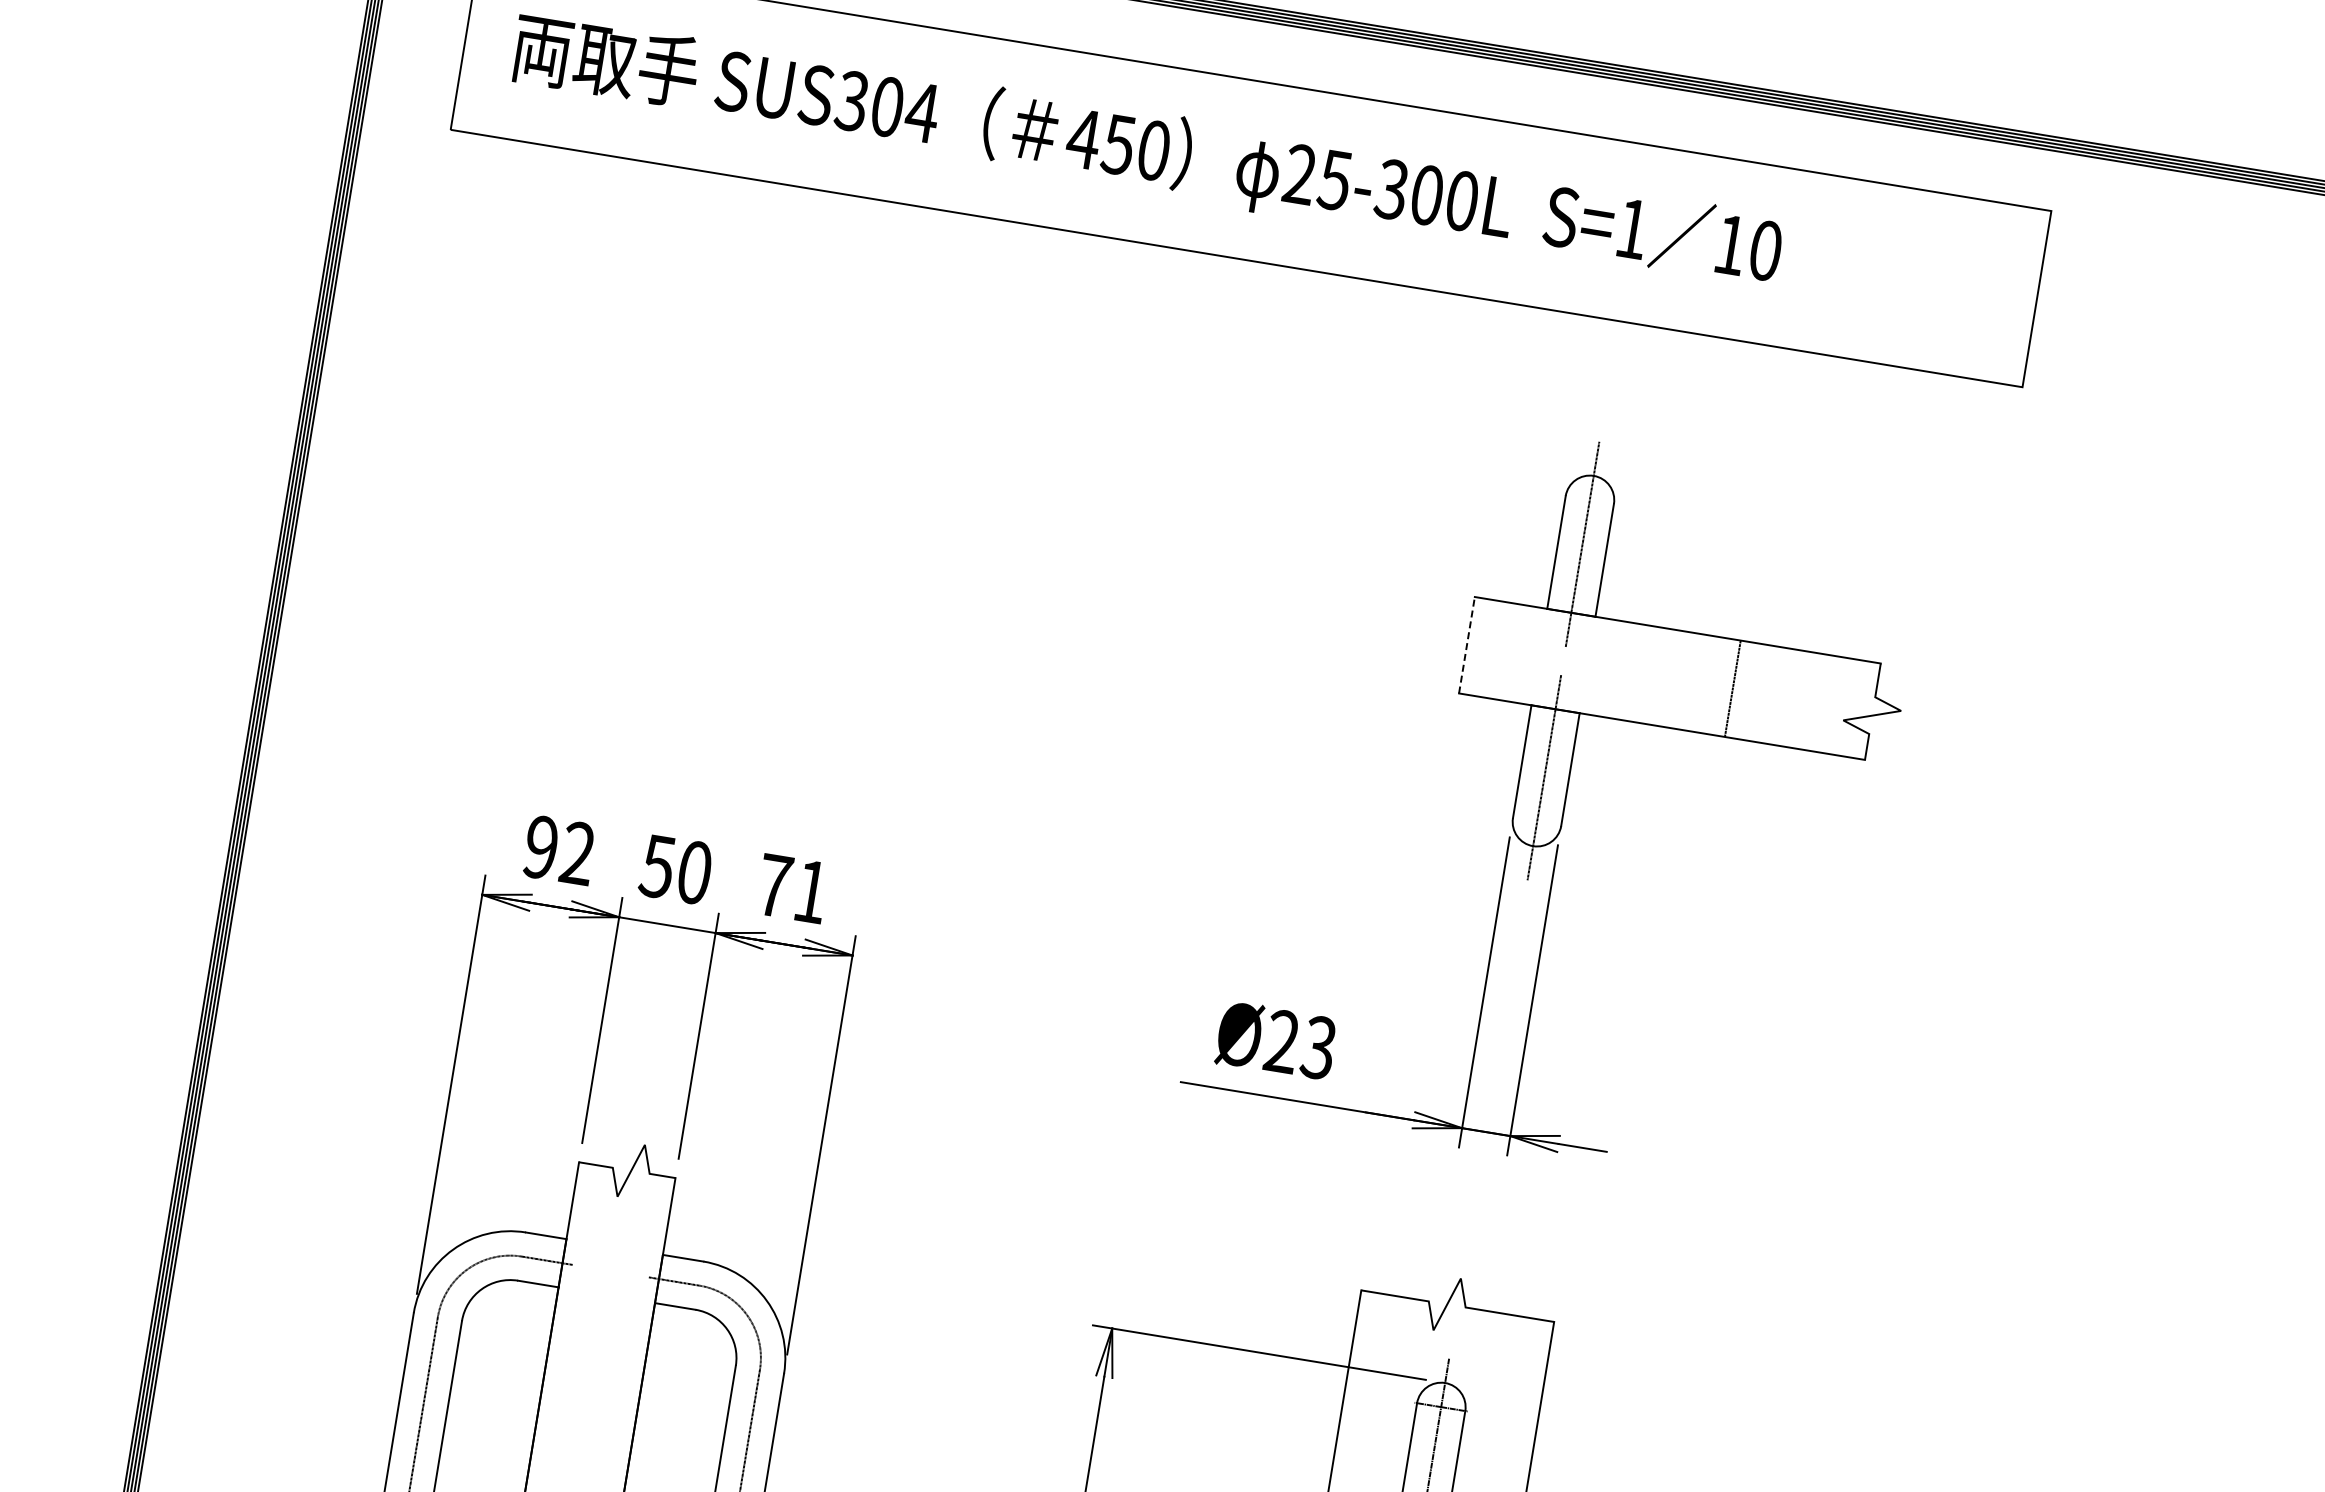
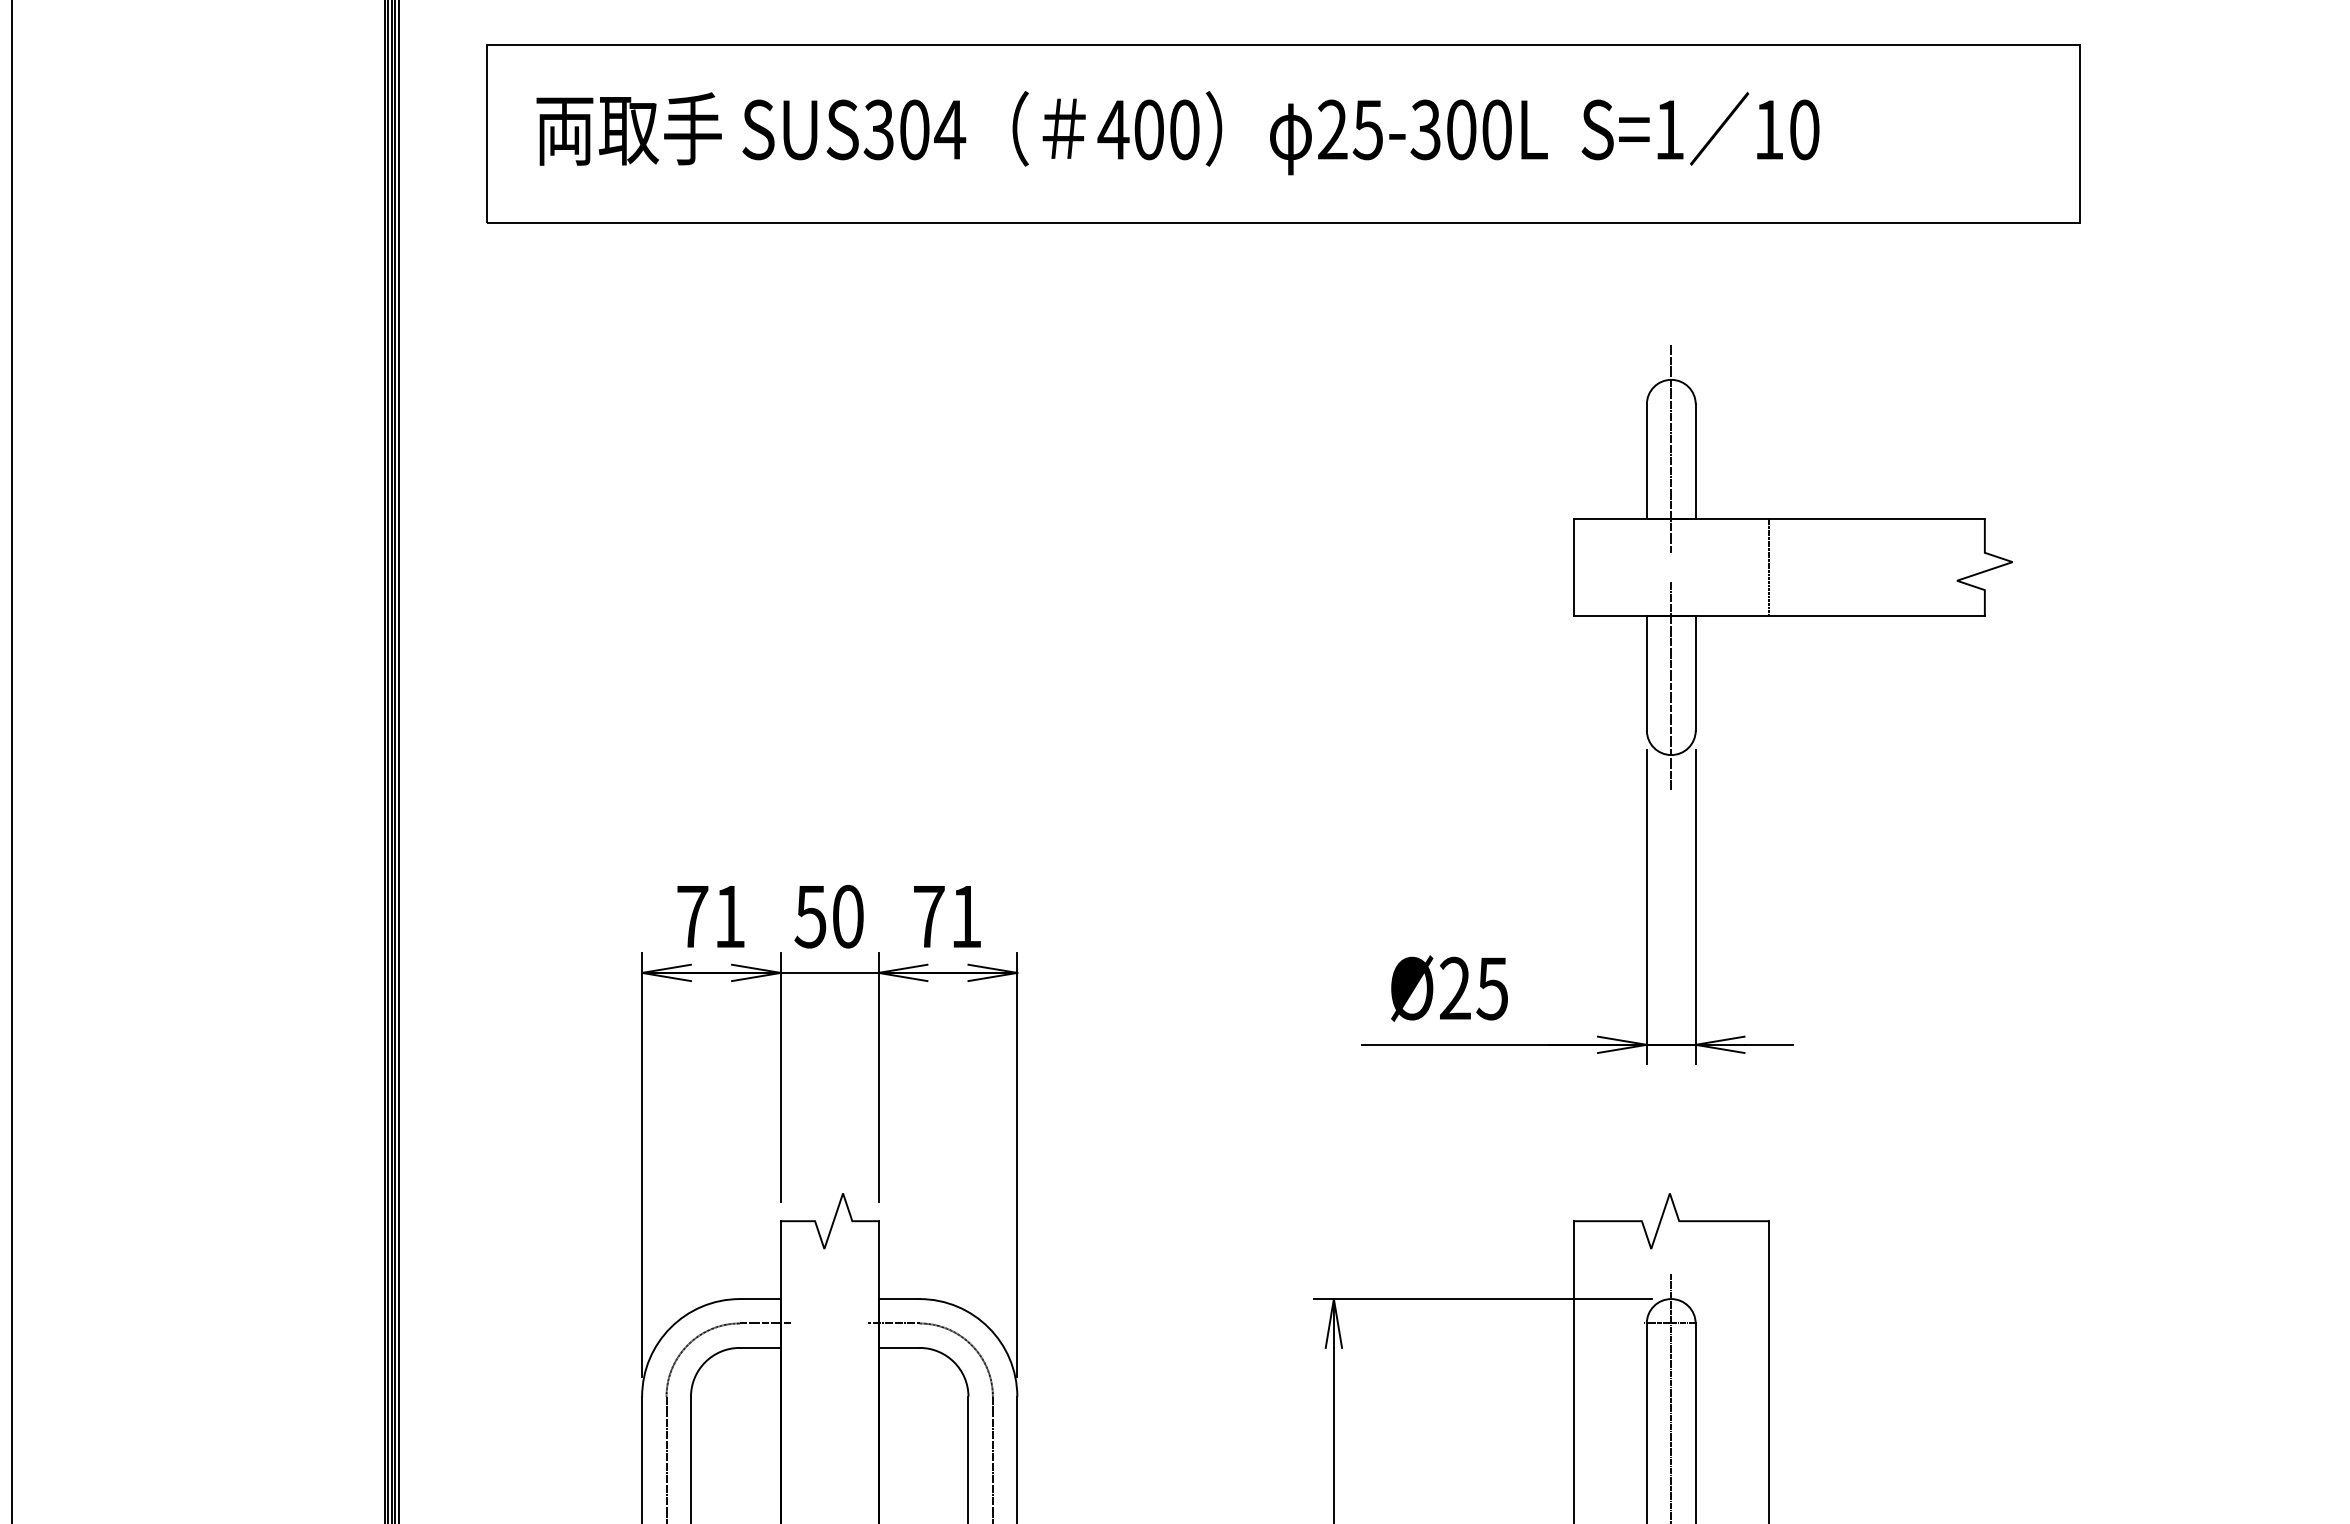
text: (1118, 144) -> (1148, 129), 450 -> 400
line: (1466, 645) -> (1573, 567), dashed -> solid
line: (1732, 688) -> (1768, 567), moved
text: (559, 850) -> (711, 916), 92 -> 71
text: (1318, 1046) -> (1491, 987), Ø23 -> Ø25

